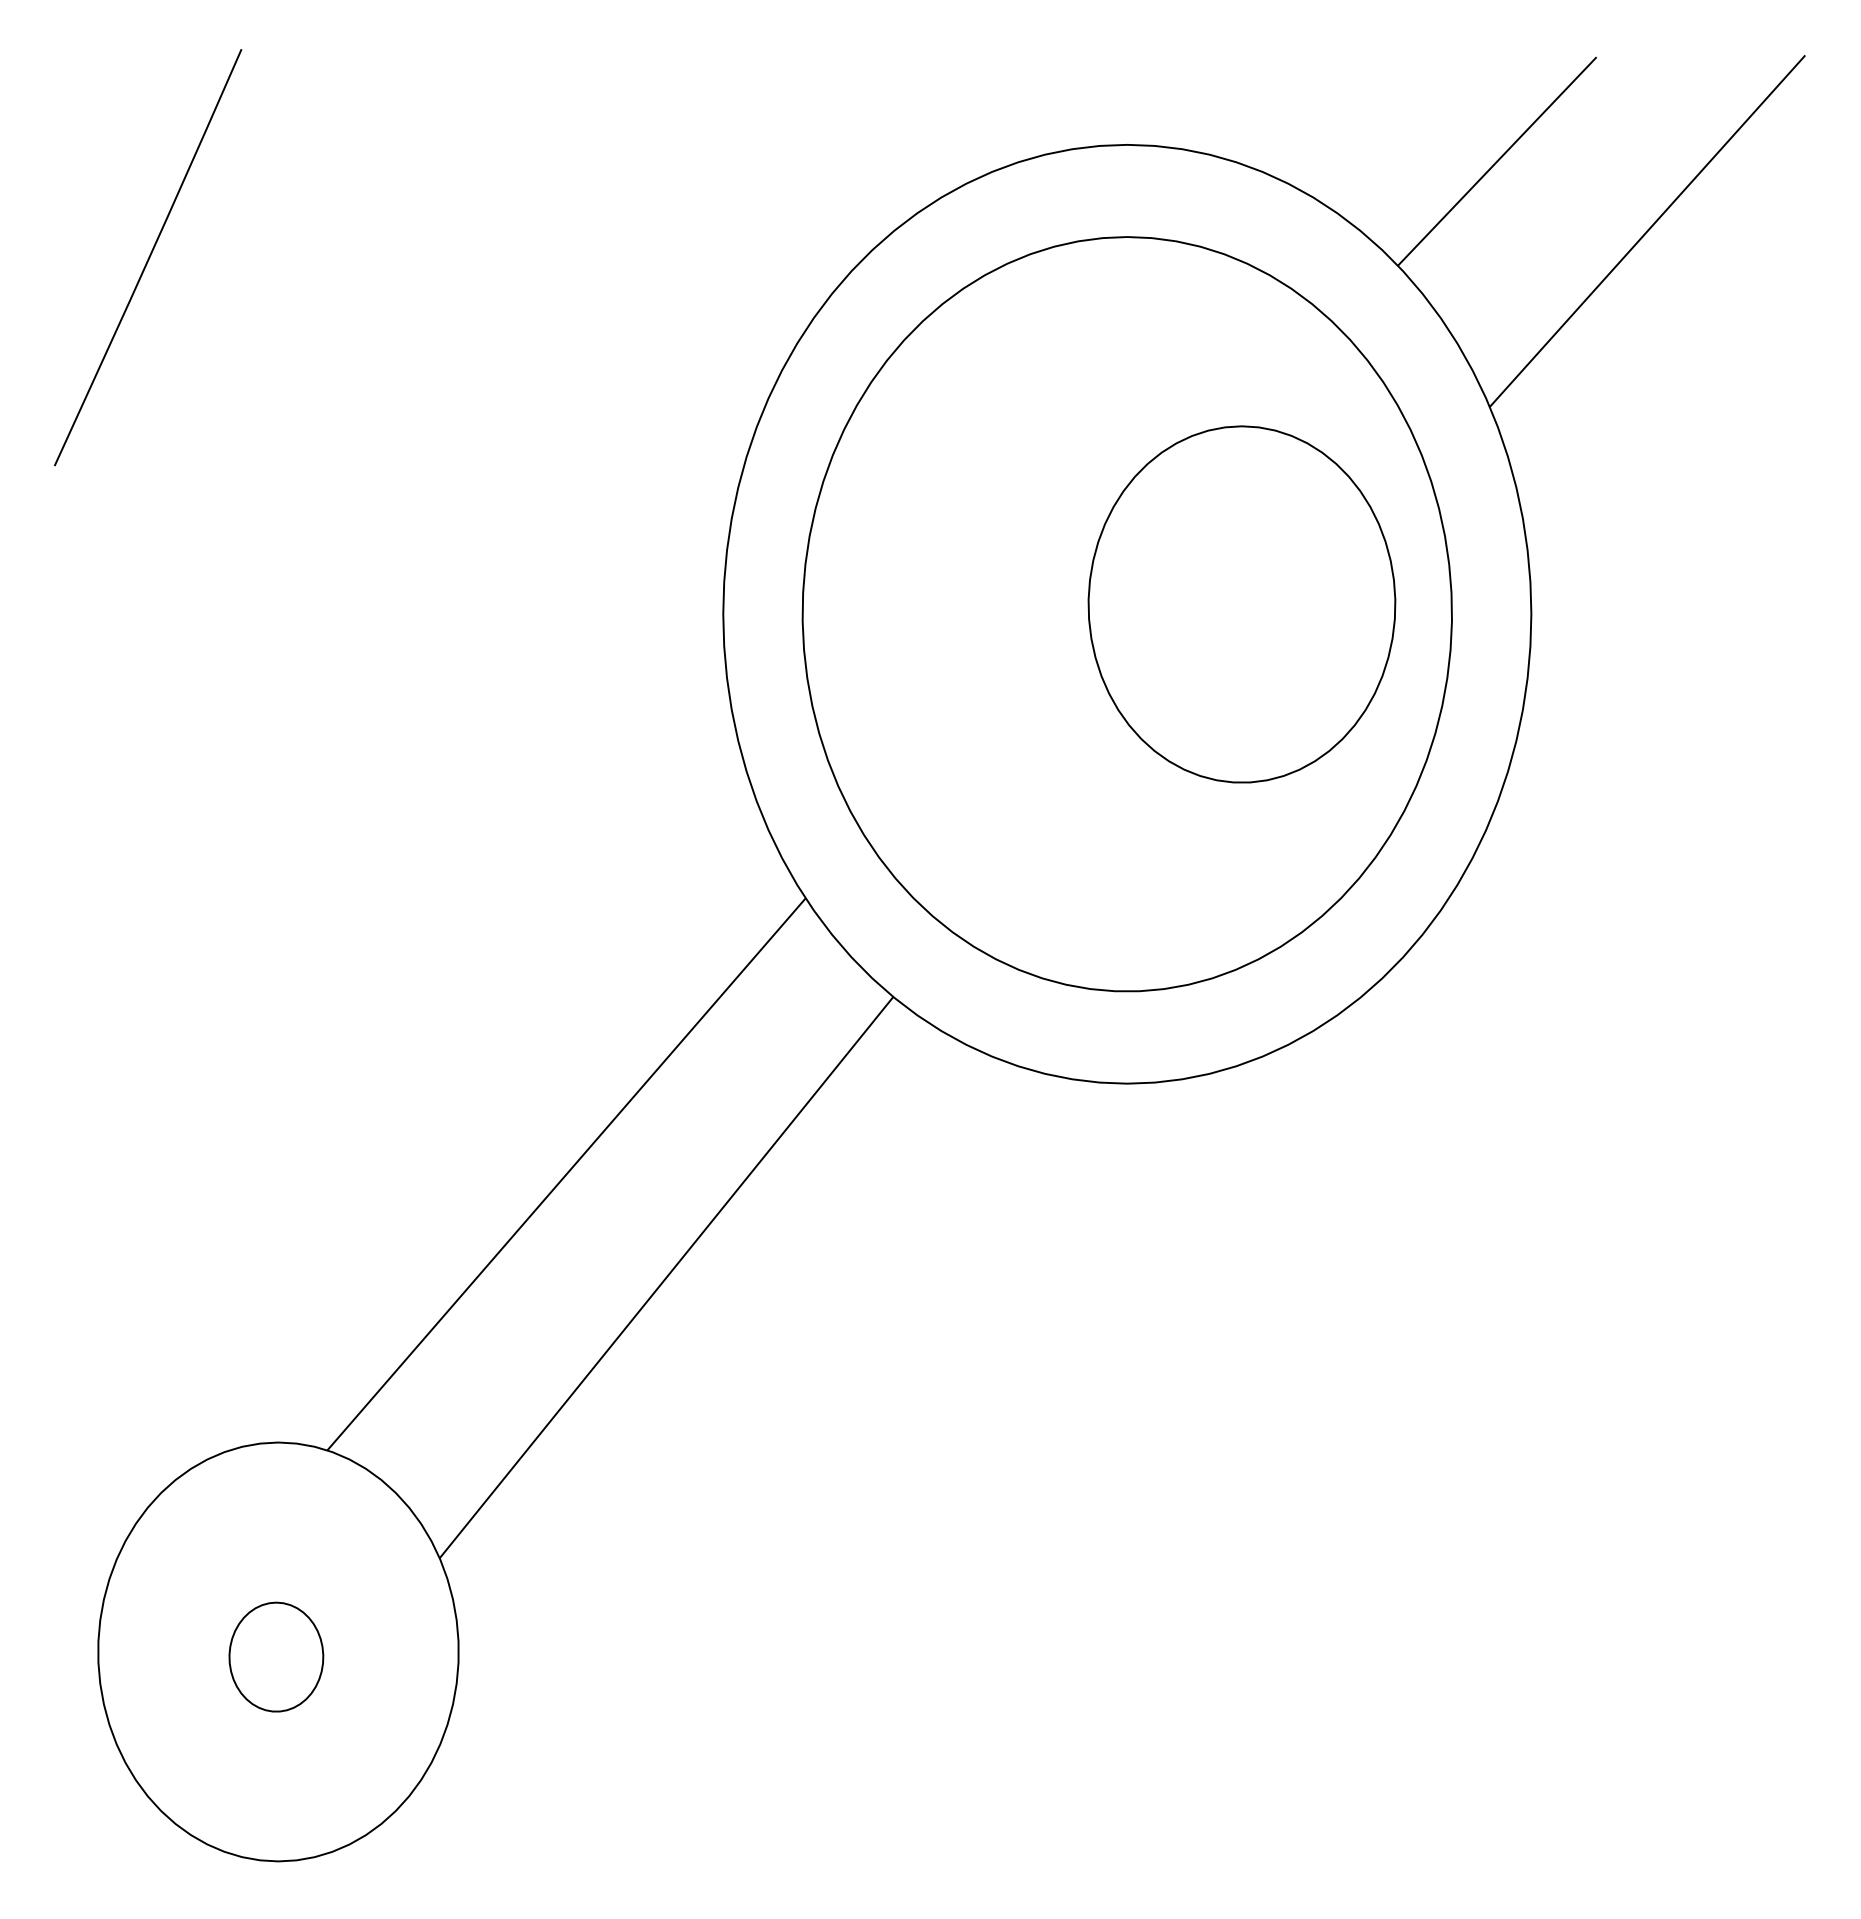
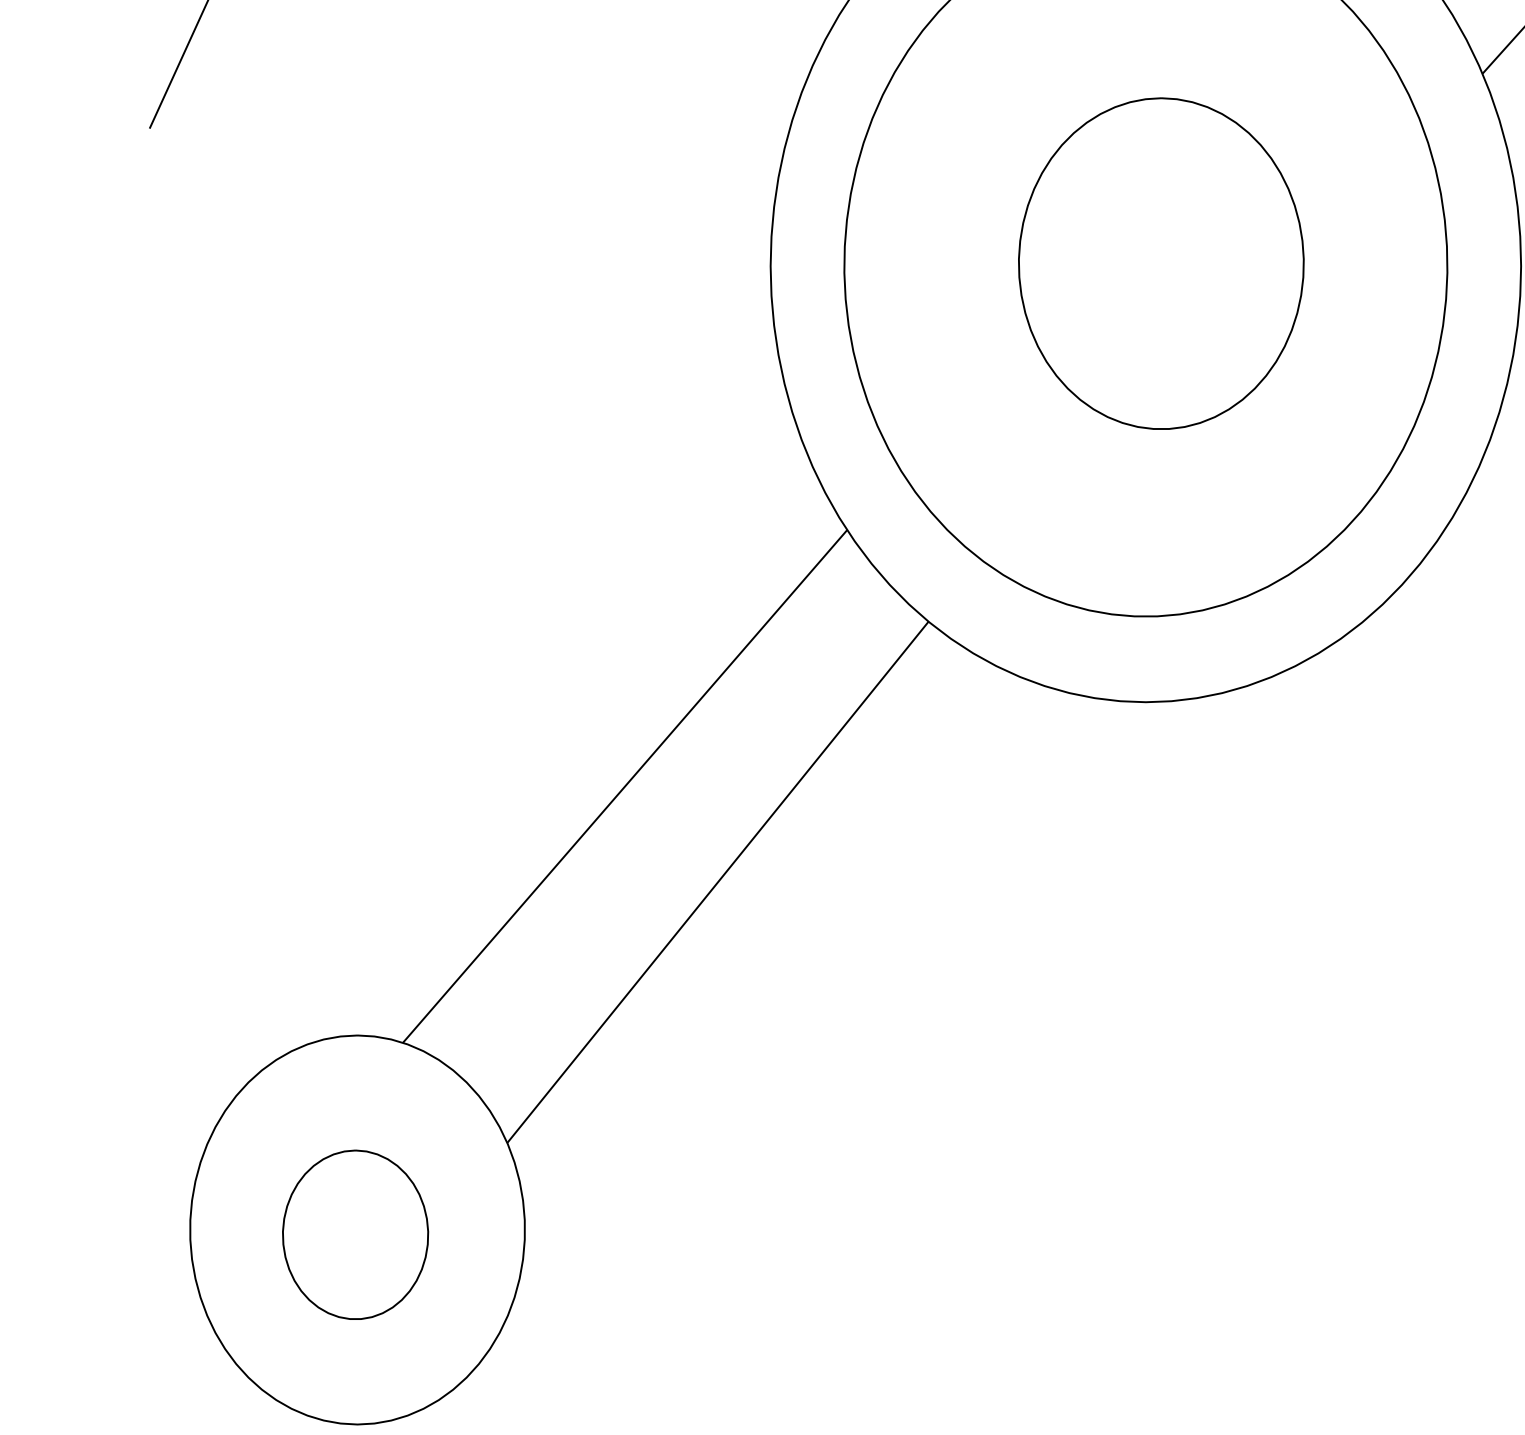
part: (1241, 604) -> (1160, 263), moved
part: (276, 1656) -> (355, 1234), size x1.67

